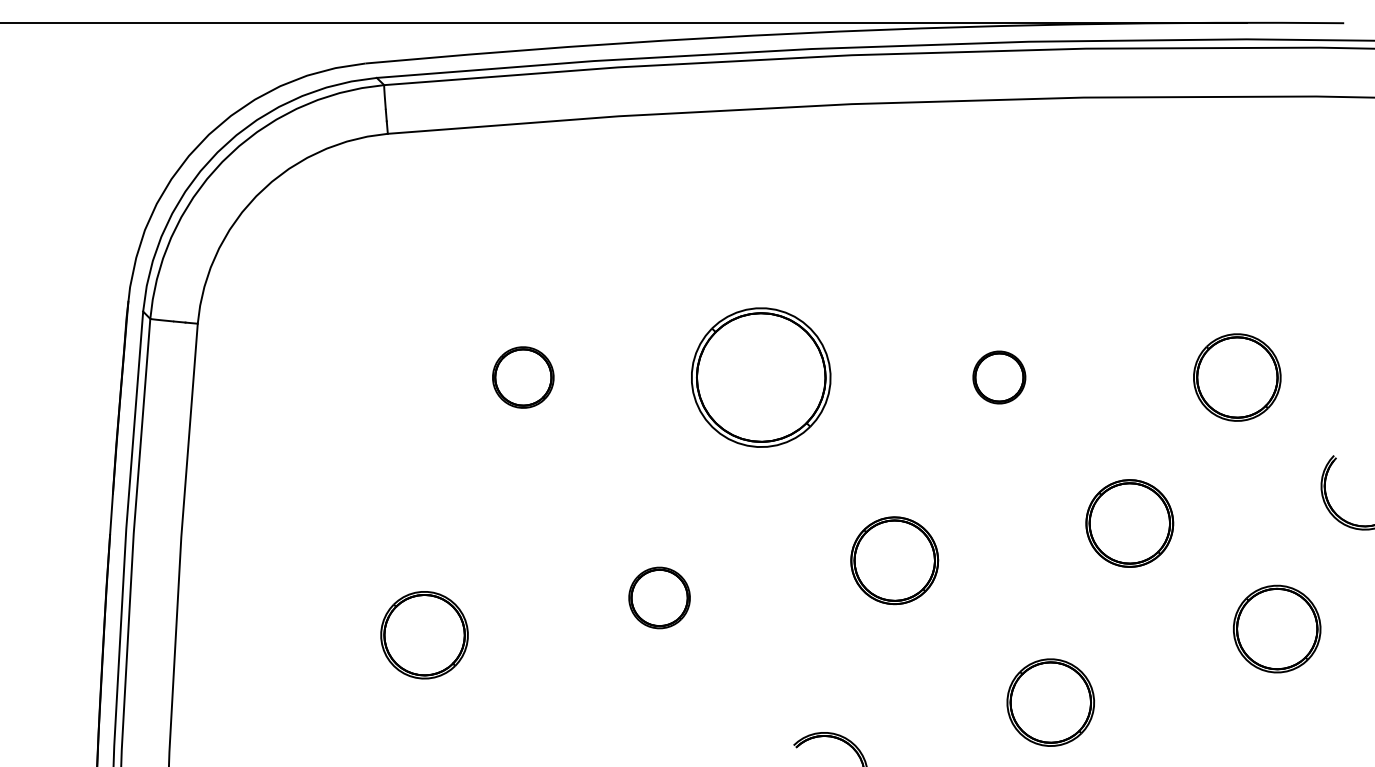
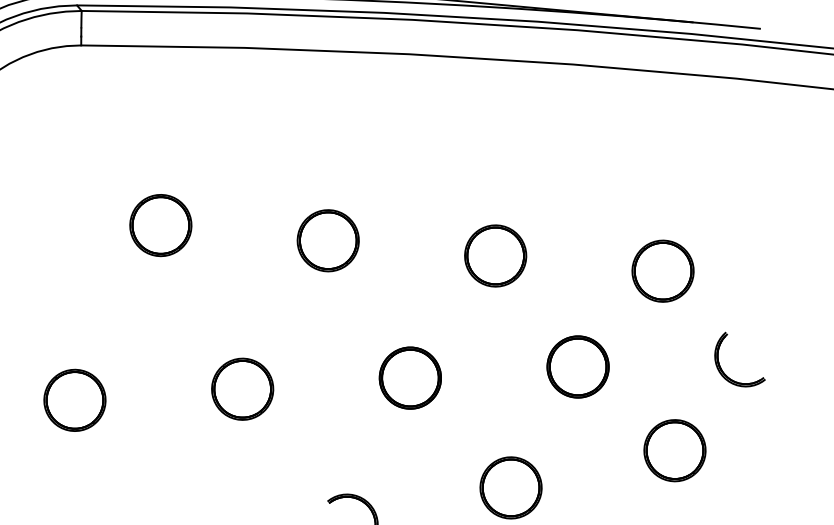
part: (523, 377) -> (161, 225), size x1.43
part: (761, 377) -> (328, 240), size x0.62
part: (999, 377) -> (495, 255), size x1.67
part: (659, 597) -> (242, 388), size x1.43

